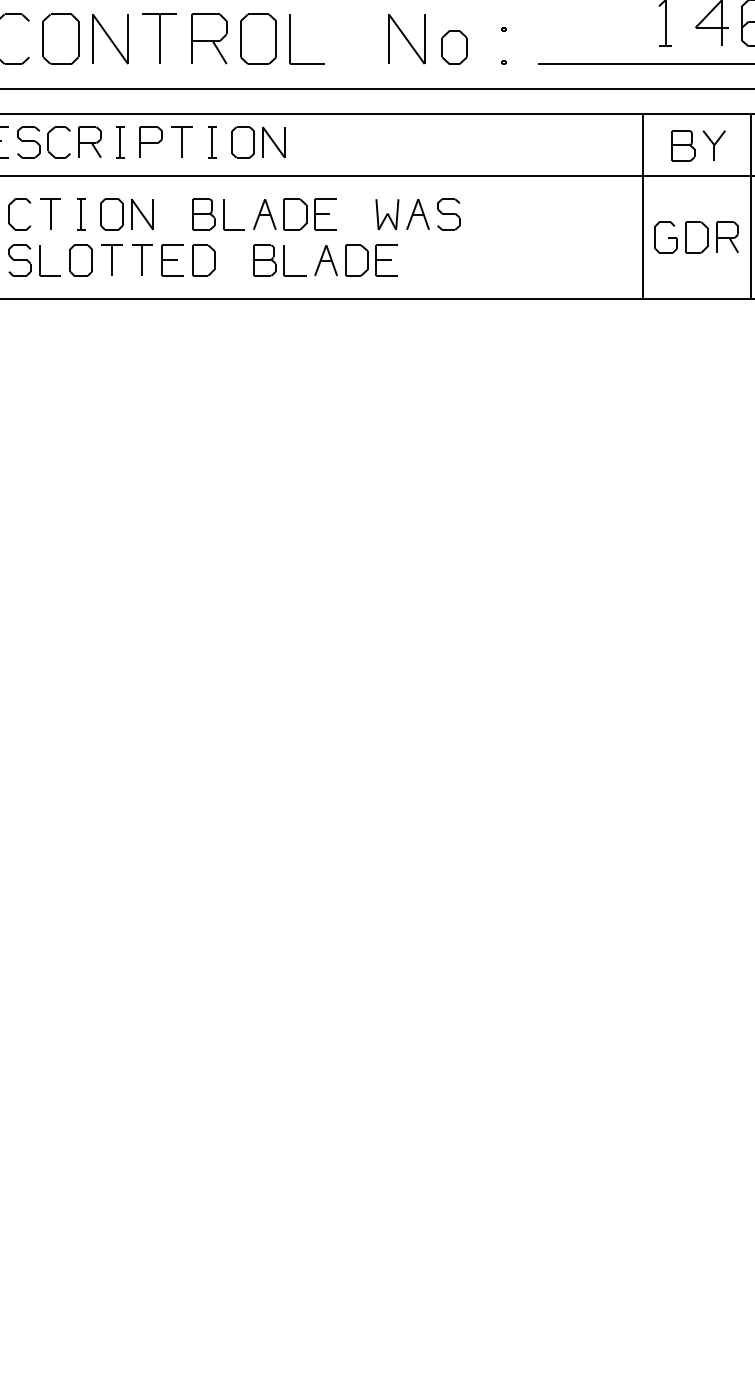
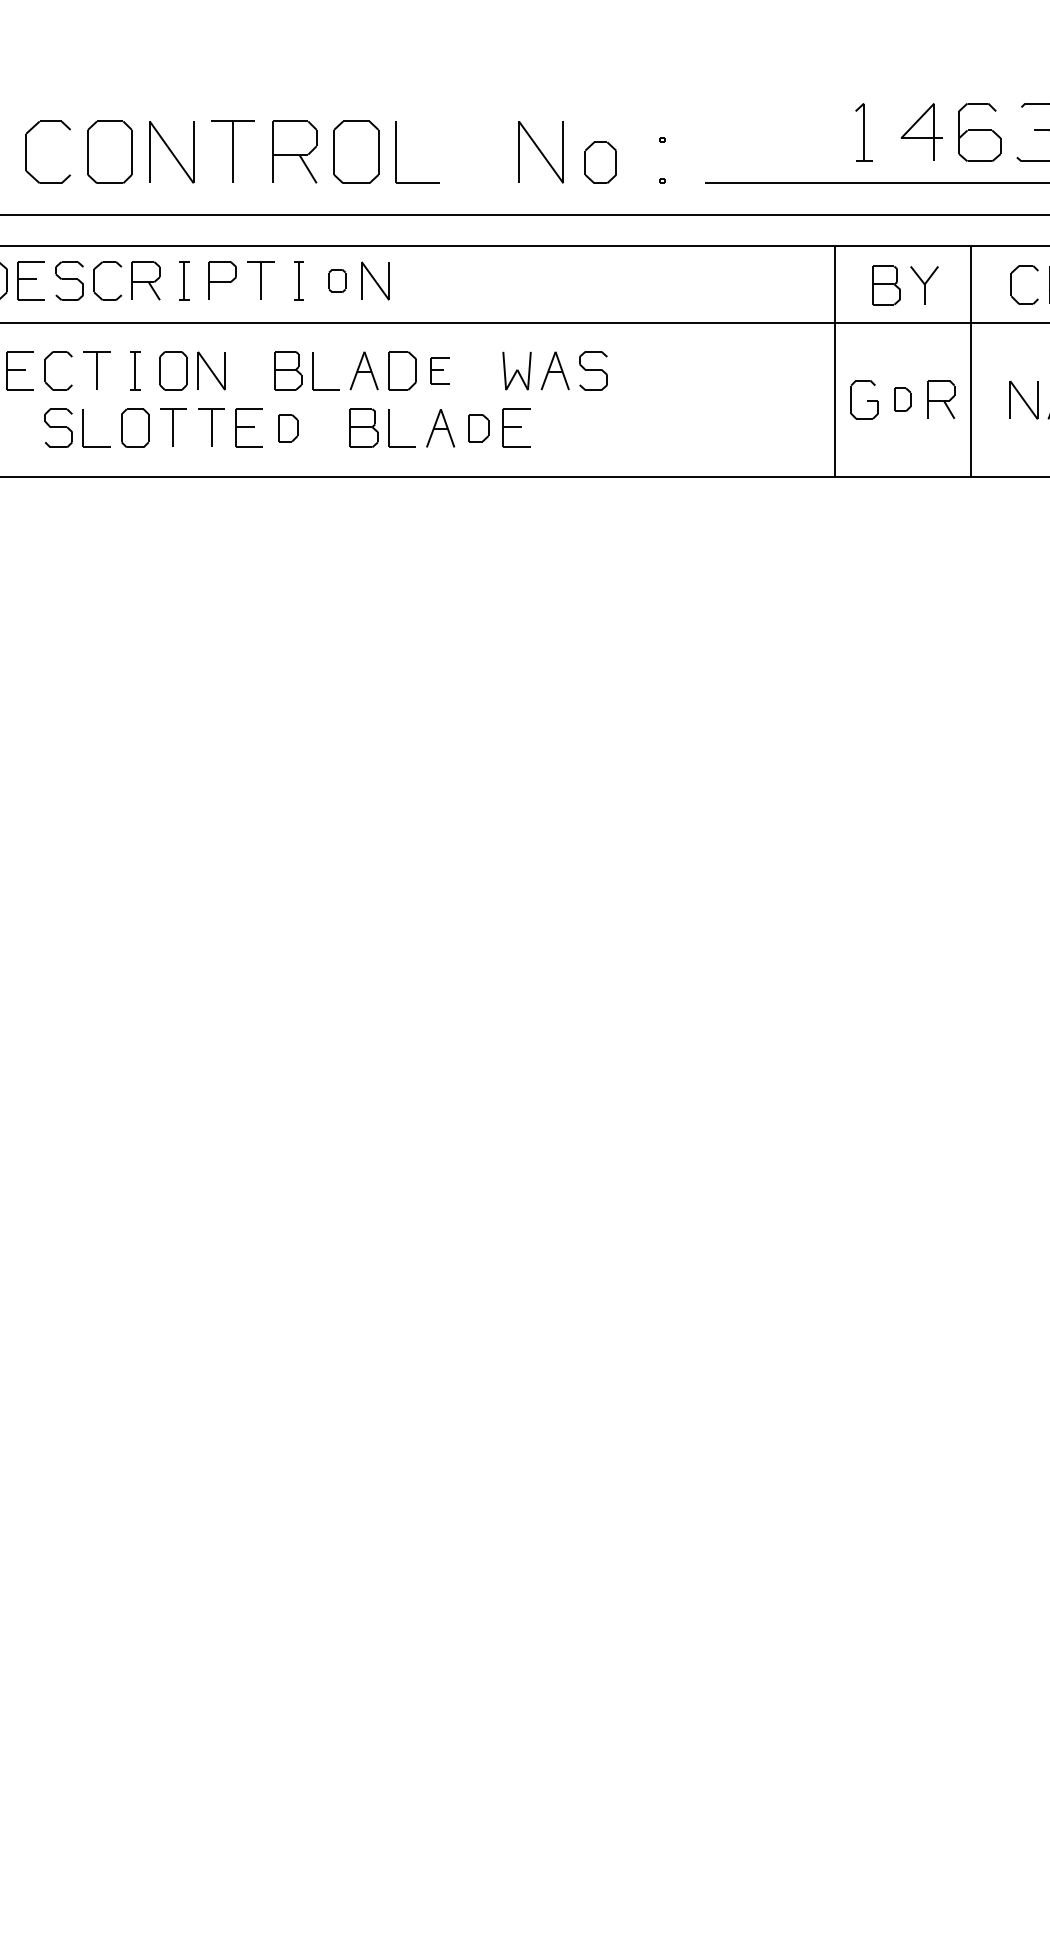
part: (243, 141) -> (337, 280), size x0.6
part: (325, 214) -> (439, 370), size x0.7
part: (696, 237) -> (902, 399), size x0.6
part: (204, 259) -> (288, 427), size x0.7
part: (356, 259) -> (478, 427), size x0.7

